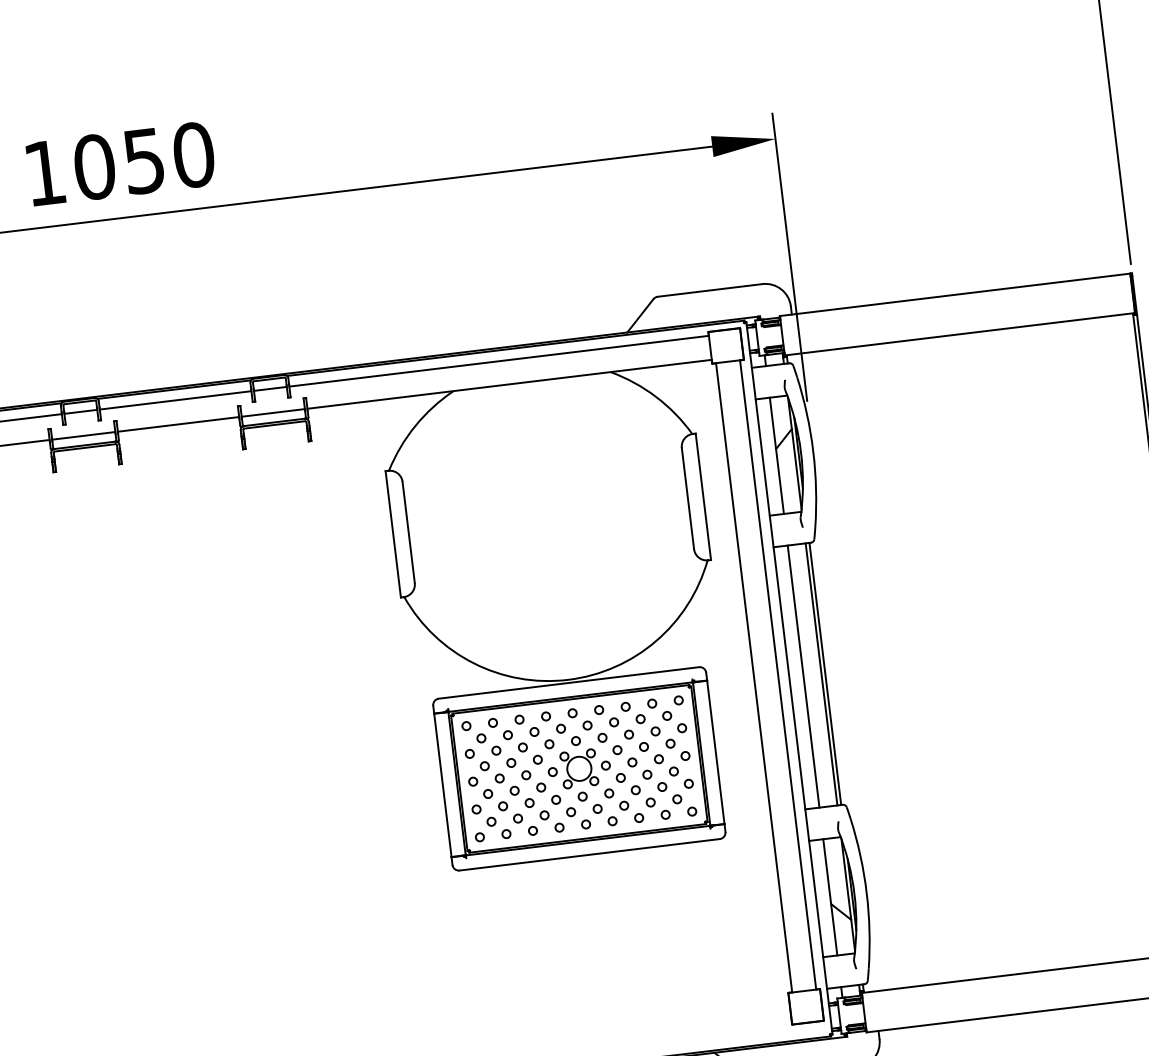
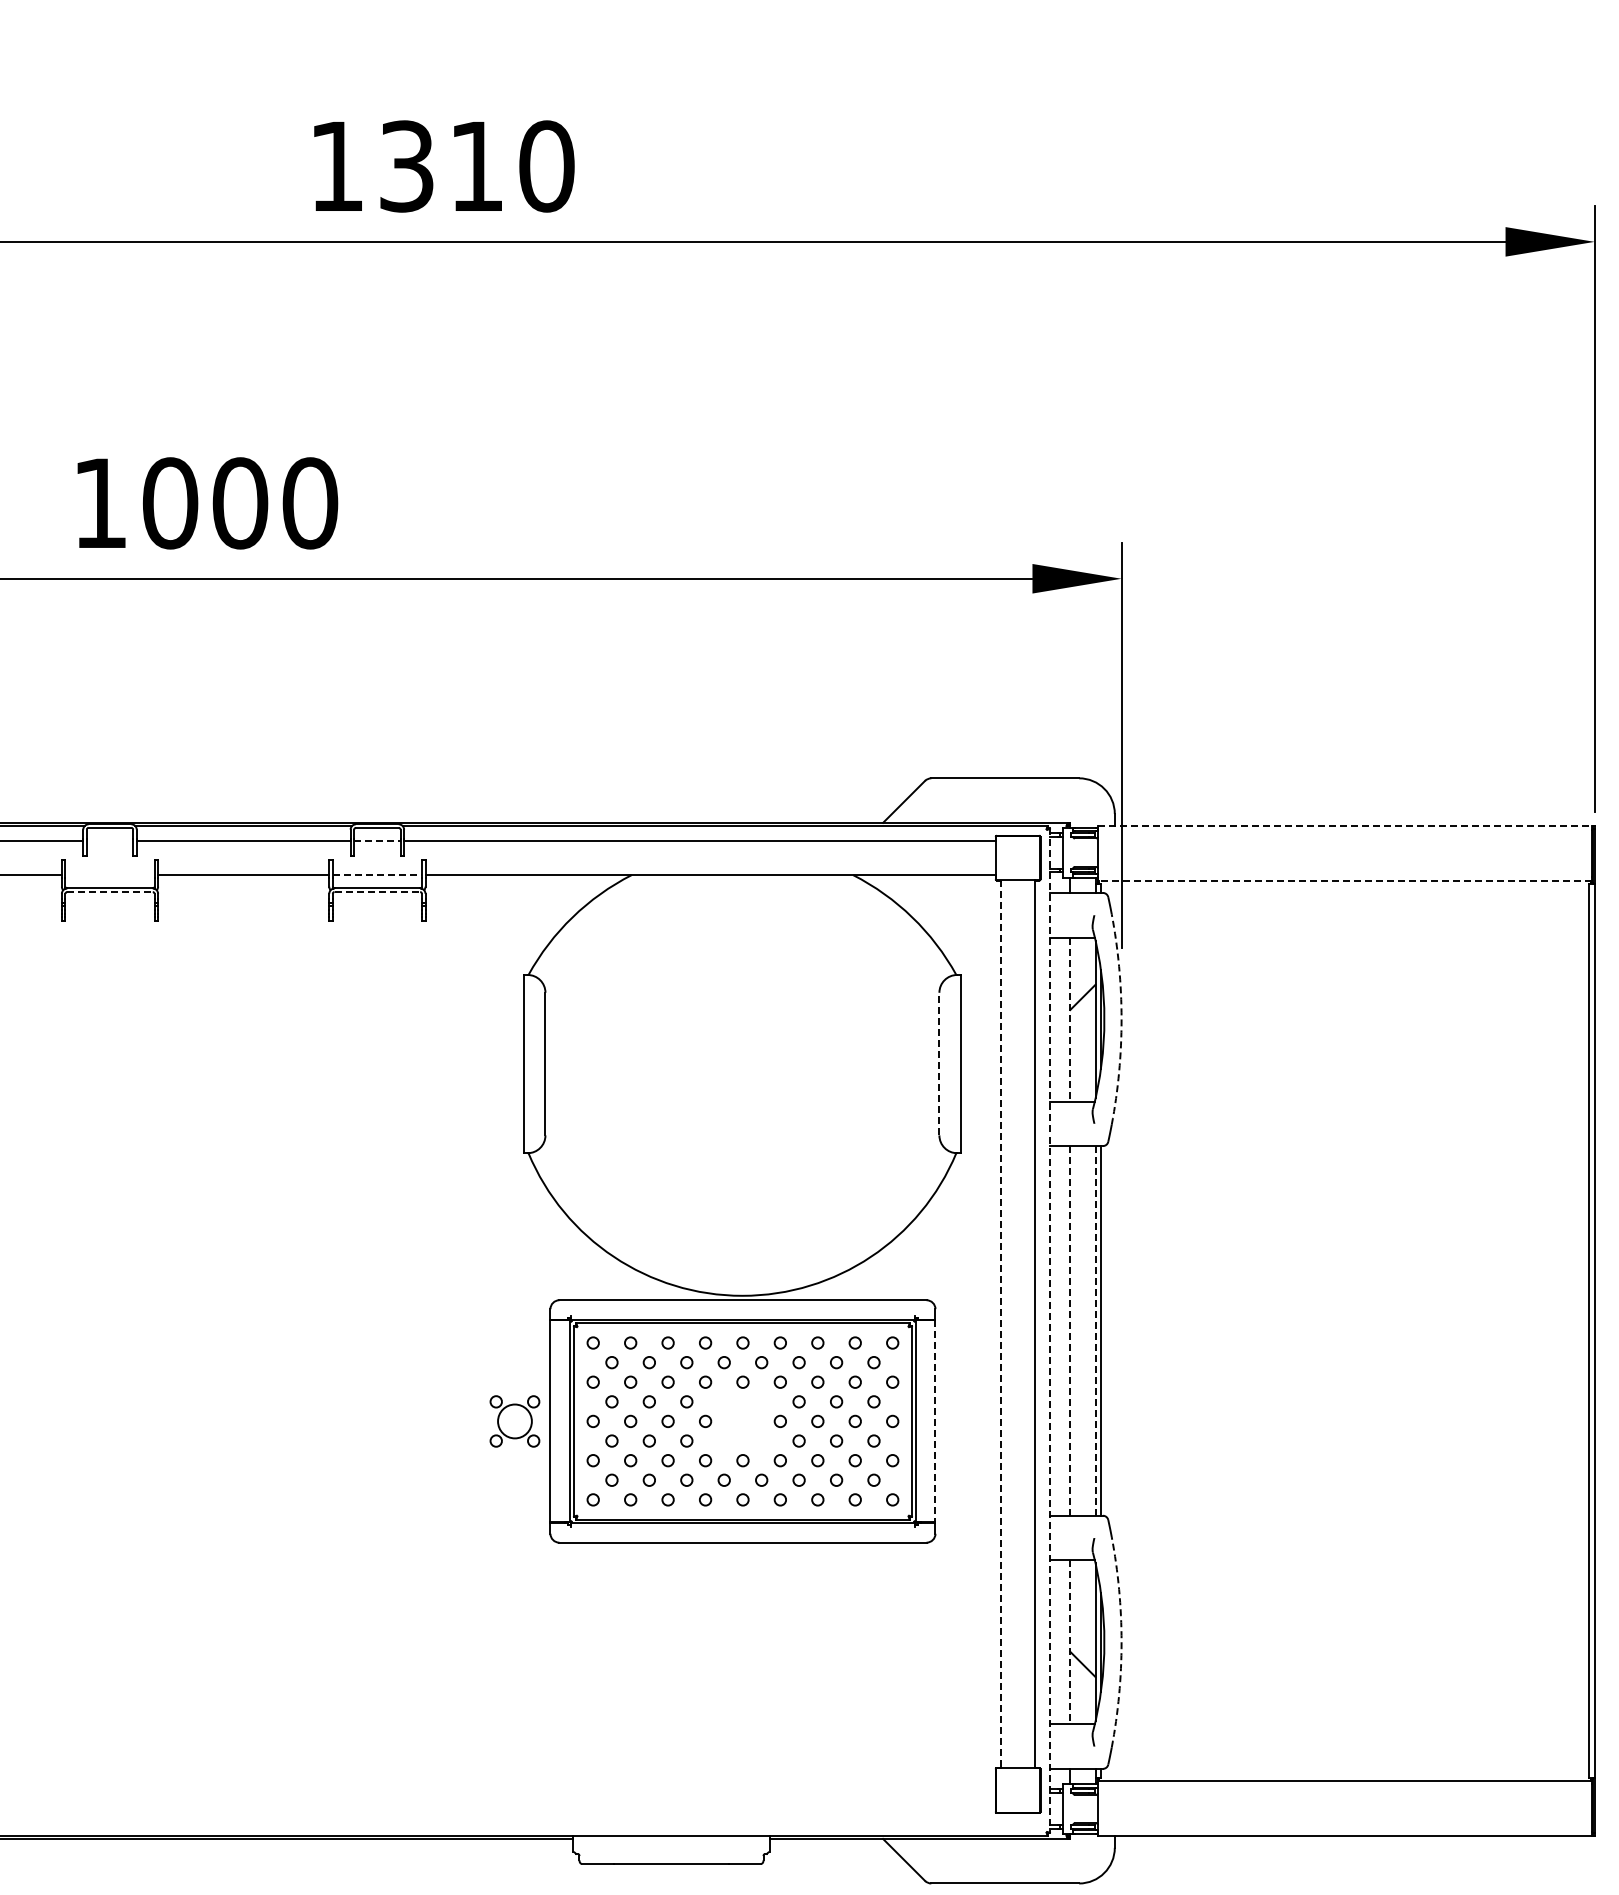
text: (144, 161) -> (240, 503), 1050 -> 1000
line: (955, 294) -> (1345, 825), solid -> dashed
line: (959, 334) -> (1344, 881), solid -> dashed
line: (270, 389) -> (377, 841), solid -> dashed
line: (80, 412) -> (109, 841), removed
line: (273, 413) -> (377, 875), solid -> dashed
line: (274, 425) -> (377, 892), solid -> dashed
line: (83, 436) -> (109, 875), removed
line: (85, 448) -> (110, 892), solid -> dashed
arc: (813, 451) -> (1121, 1019), solid -> dashed
line: (777, 455) -> (1070, 1019), solid -> dashed
line: (687, 498) -> (939, 1063), solid -> dashed
line: (821, 674) -> (1095, 1330), solid -> dashed
line: (803, 676) -> (1070, 1330), solid -> dashed
line: (754, 677) -> (1001, 1324), solid -> dashed
line: (789, 678) -> (1050, 1331), solid -> dashed
line: (715, 752) -> (935, 1421), solid -> dashed
part: (579, 768) -> (514, 1421), moved
arc: (866, 893) -> (1121, 1642), solid -> dashed
line: (830, 897) -> (1070, 1642), solid -> dashed

